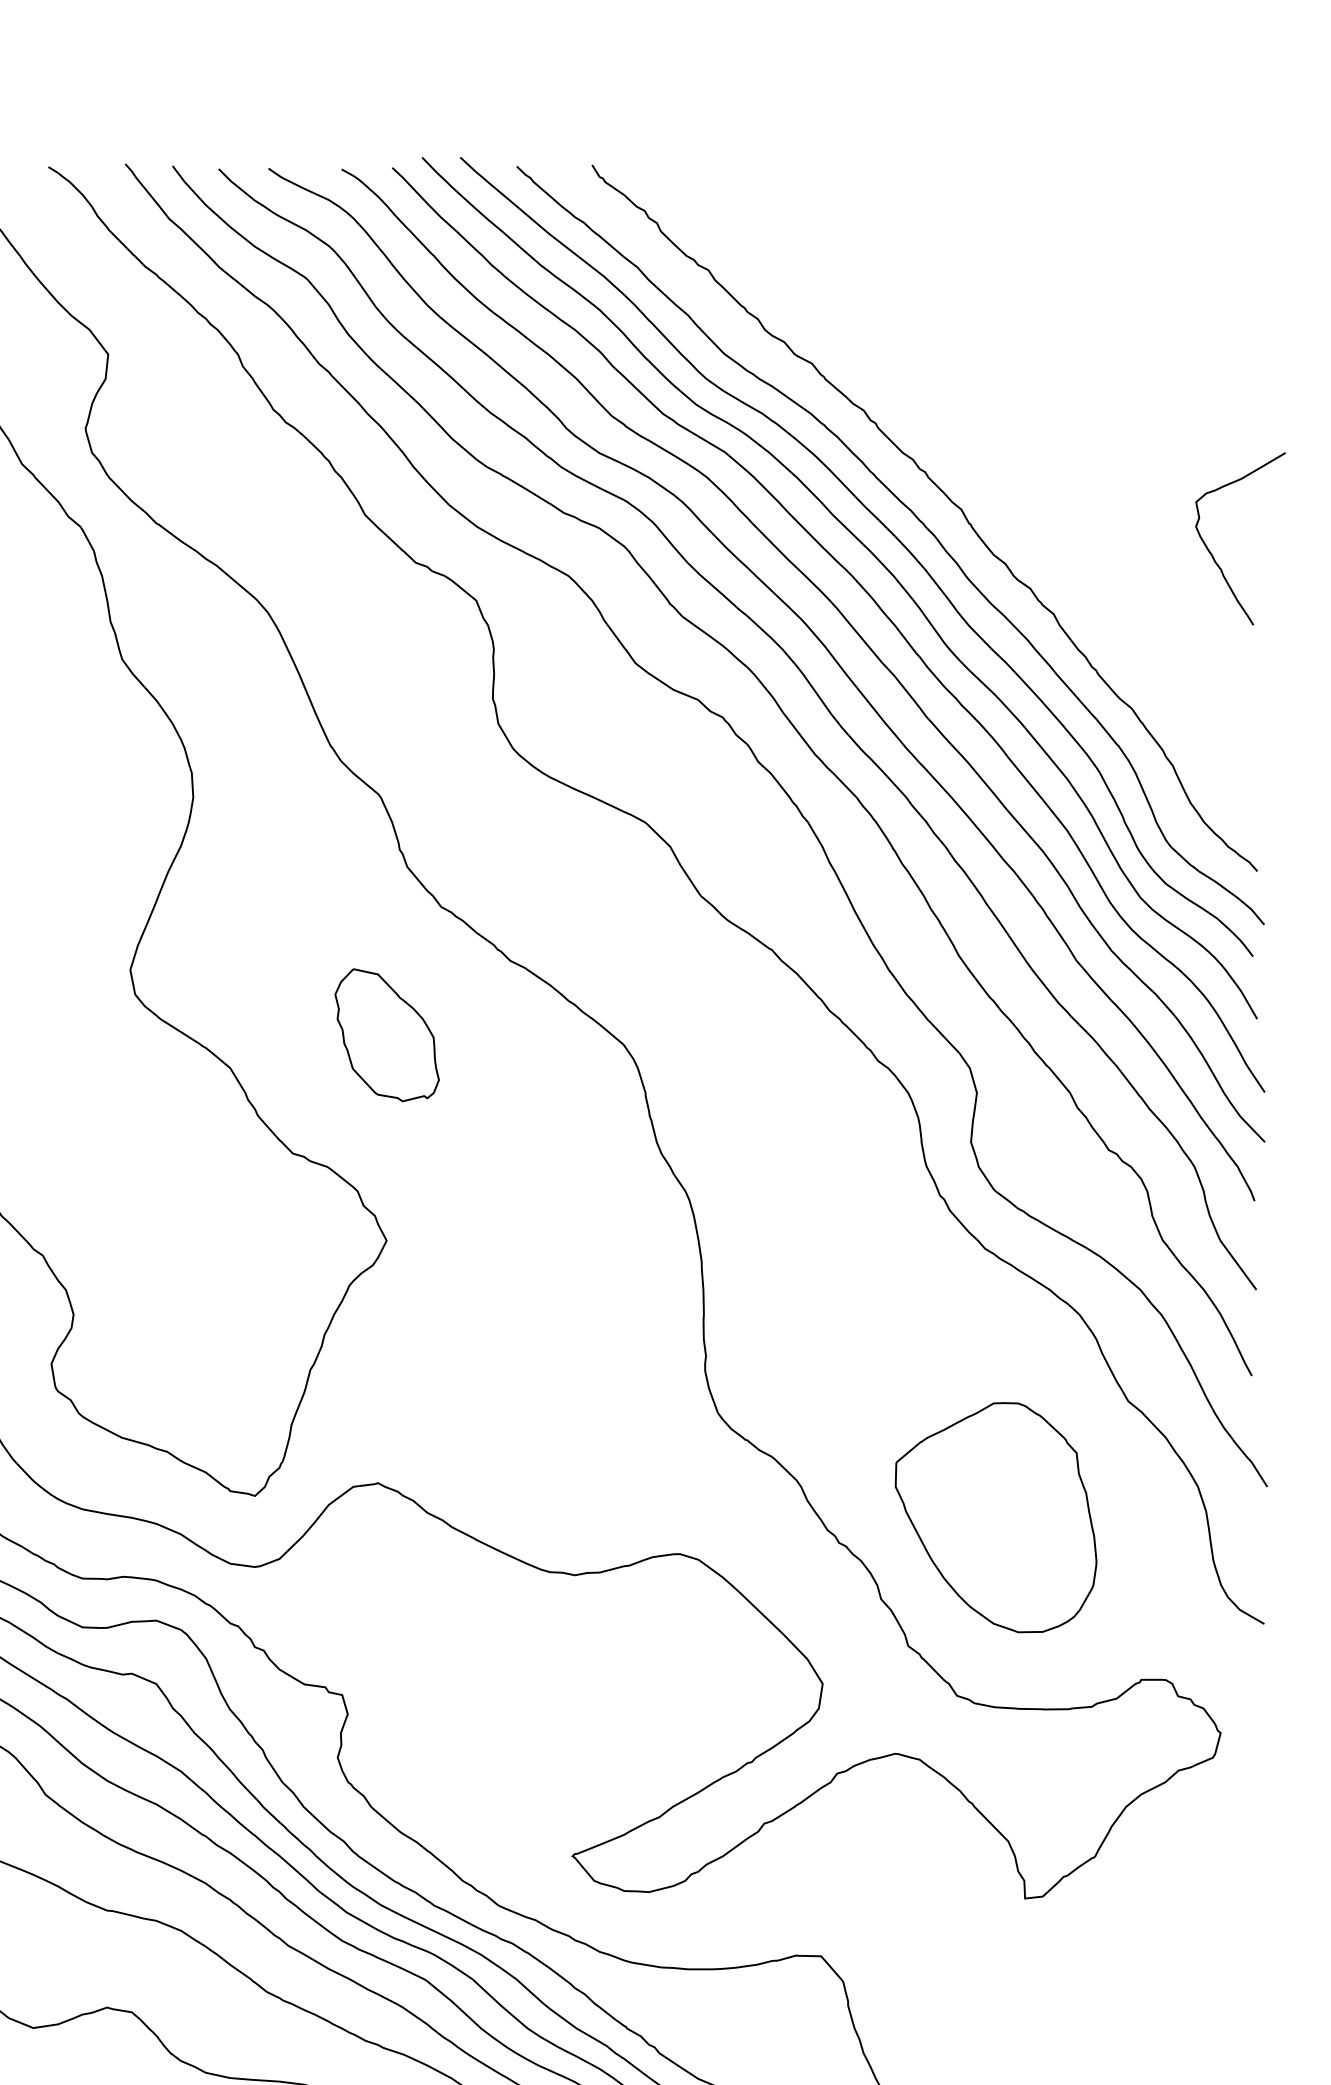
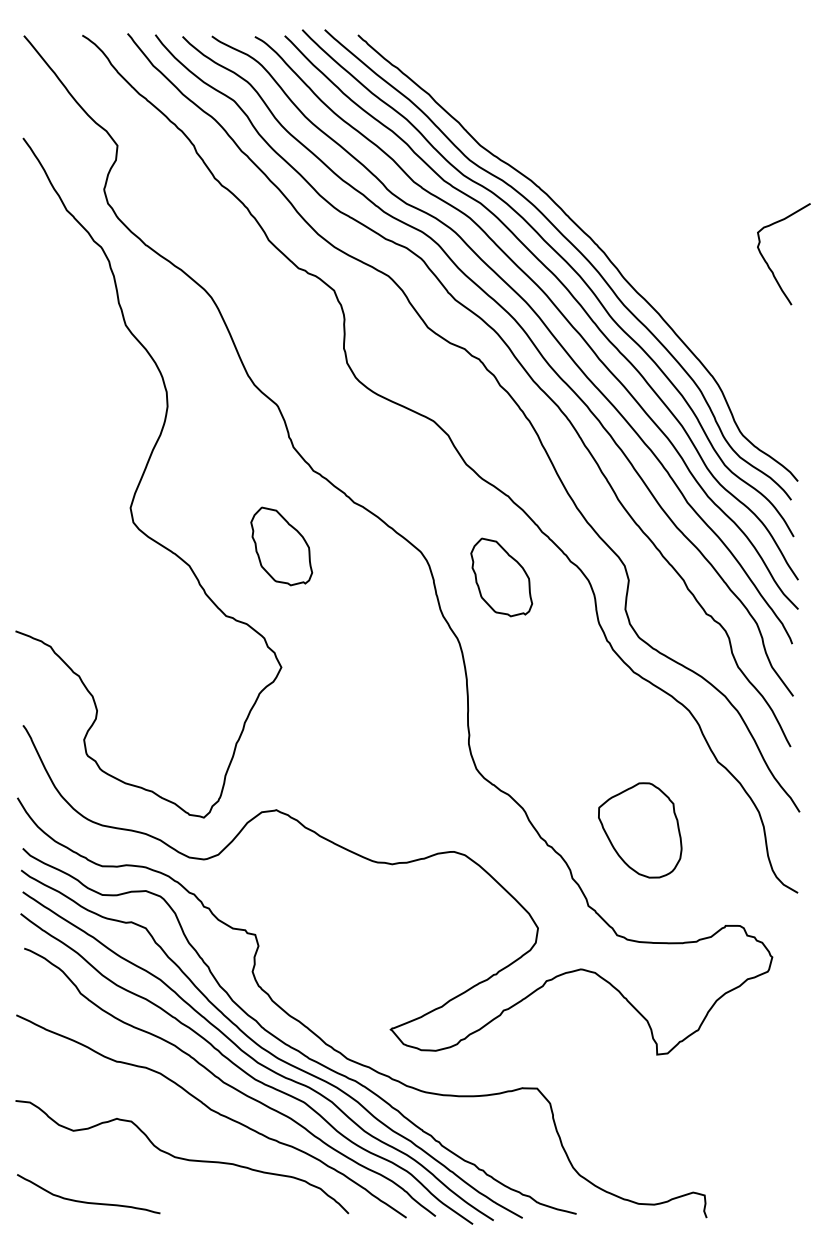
curve: (949, 501) -> (612, 232), removed
part: (760, 1087) -> (501, 577), added
part: (996, 1517) -> (640, 830), size x0.7

